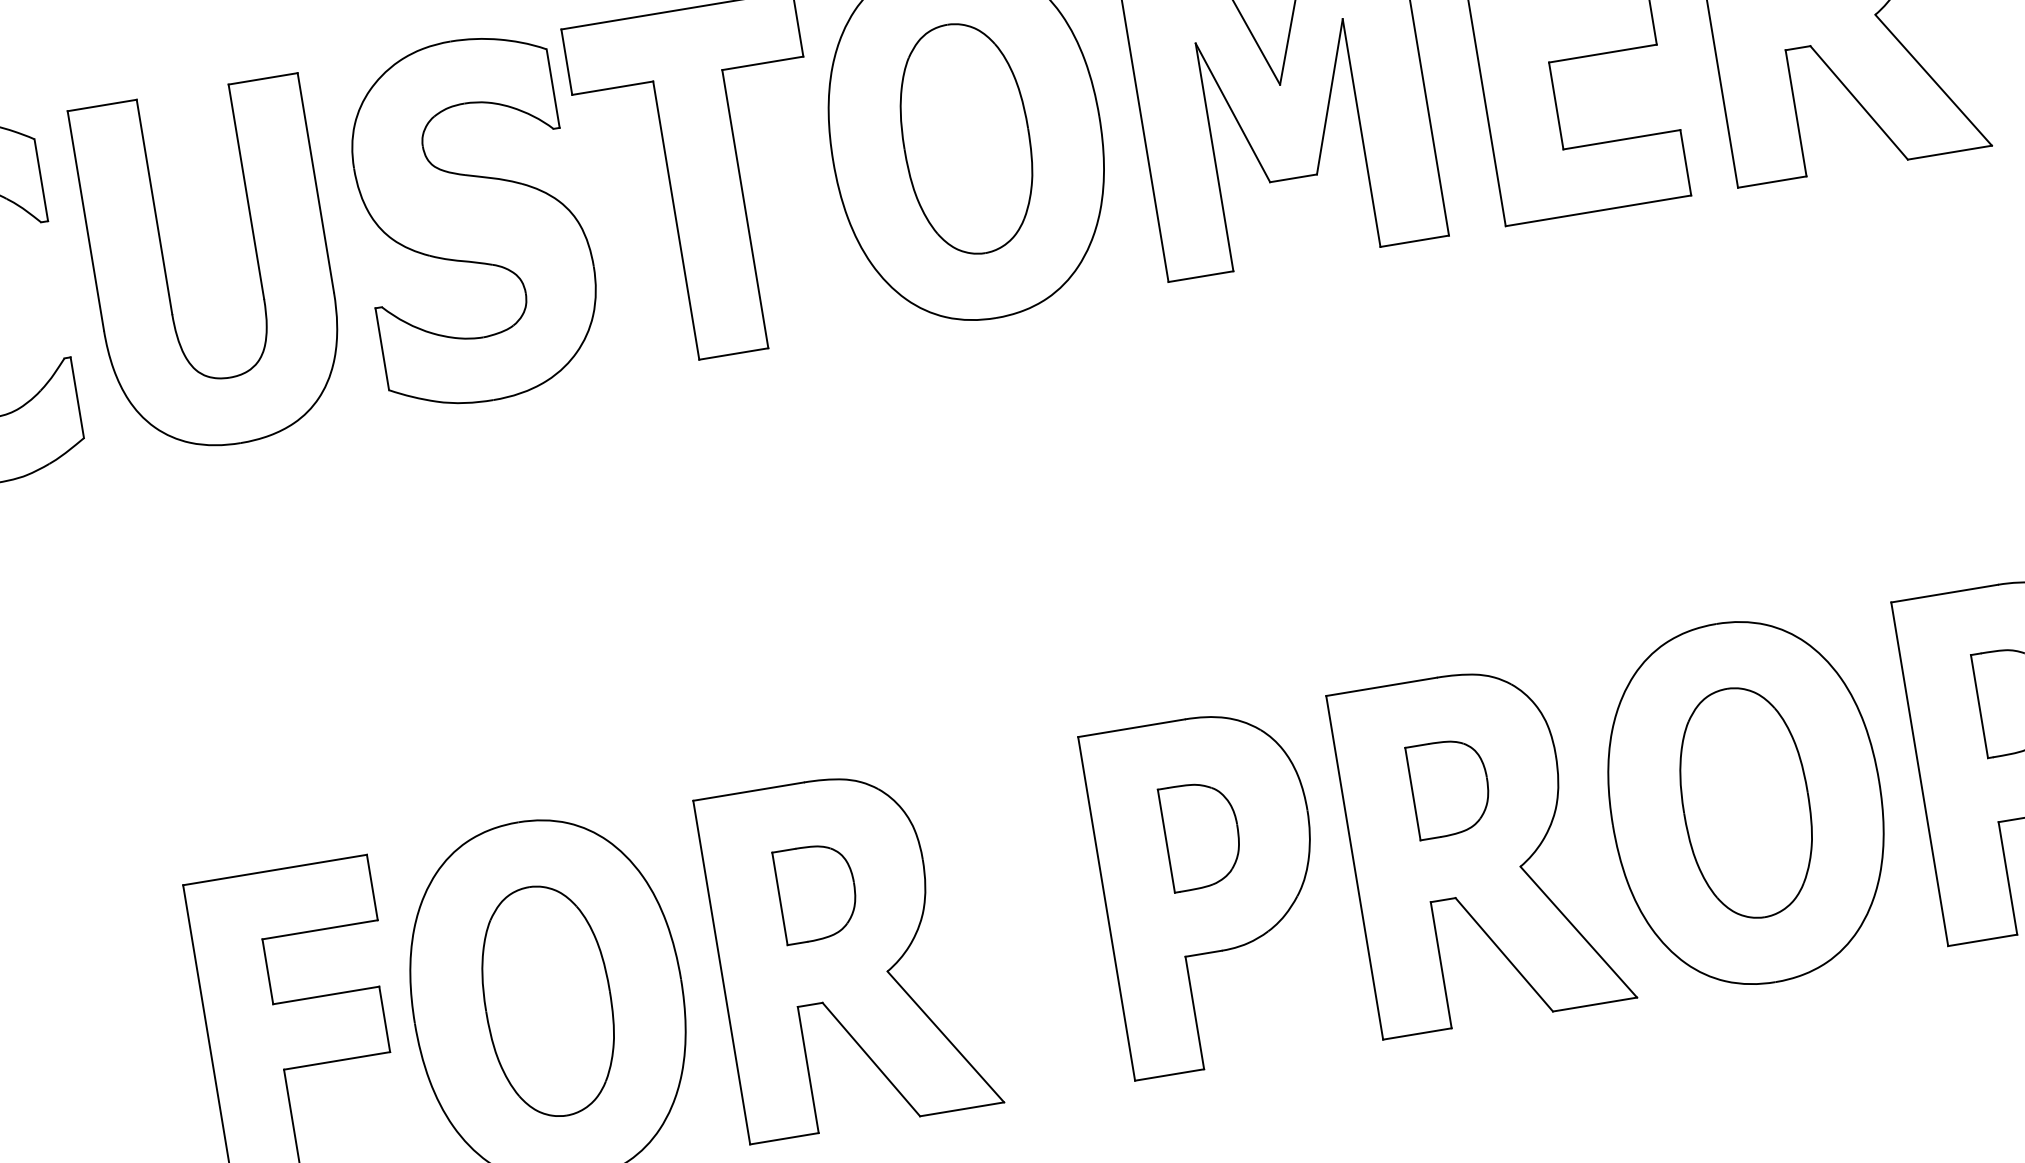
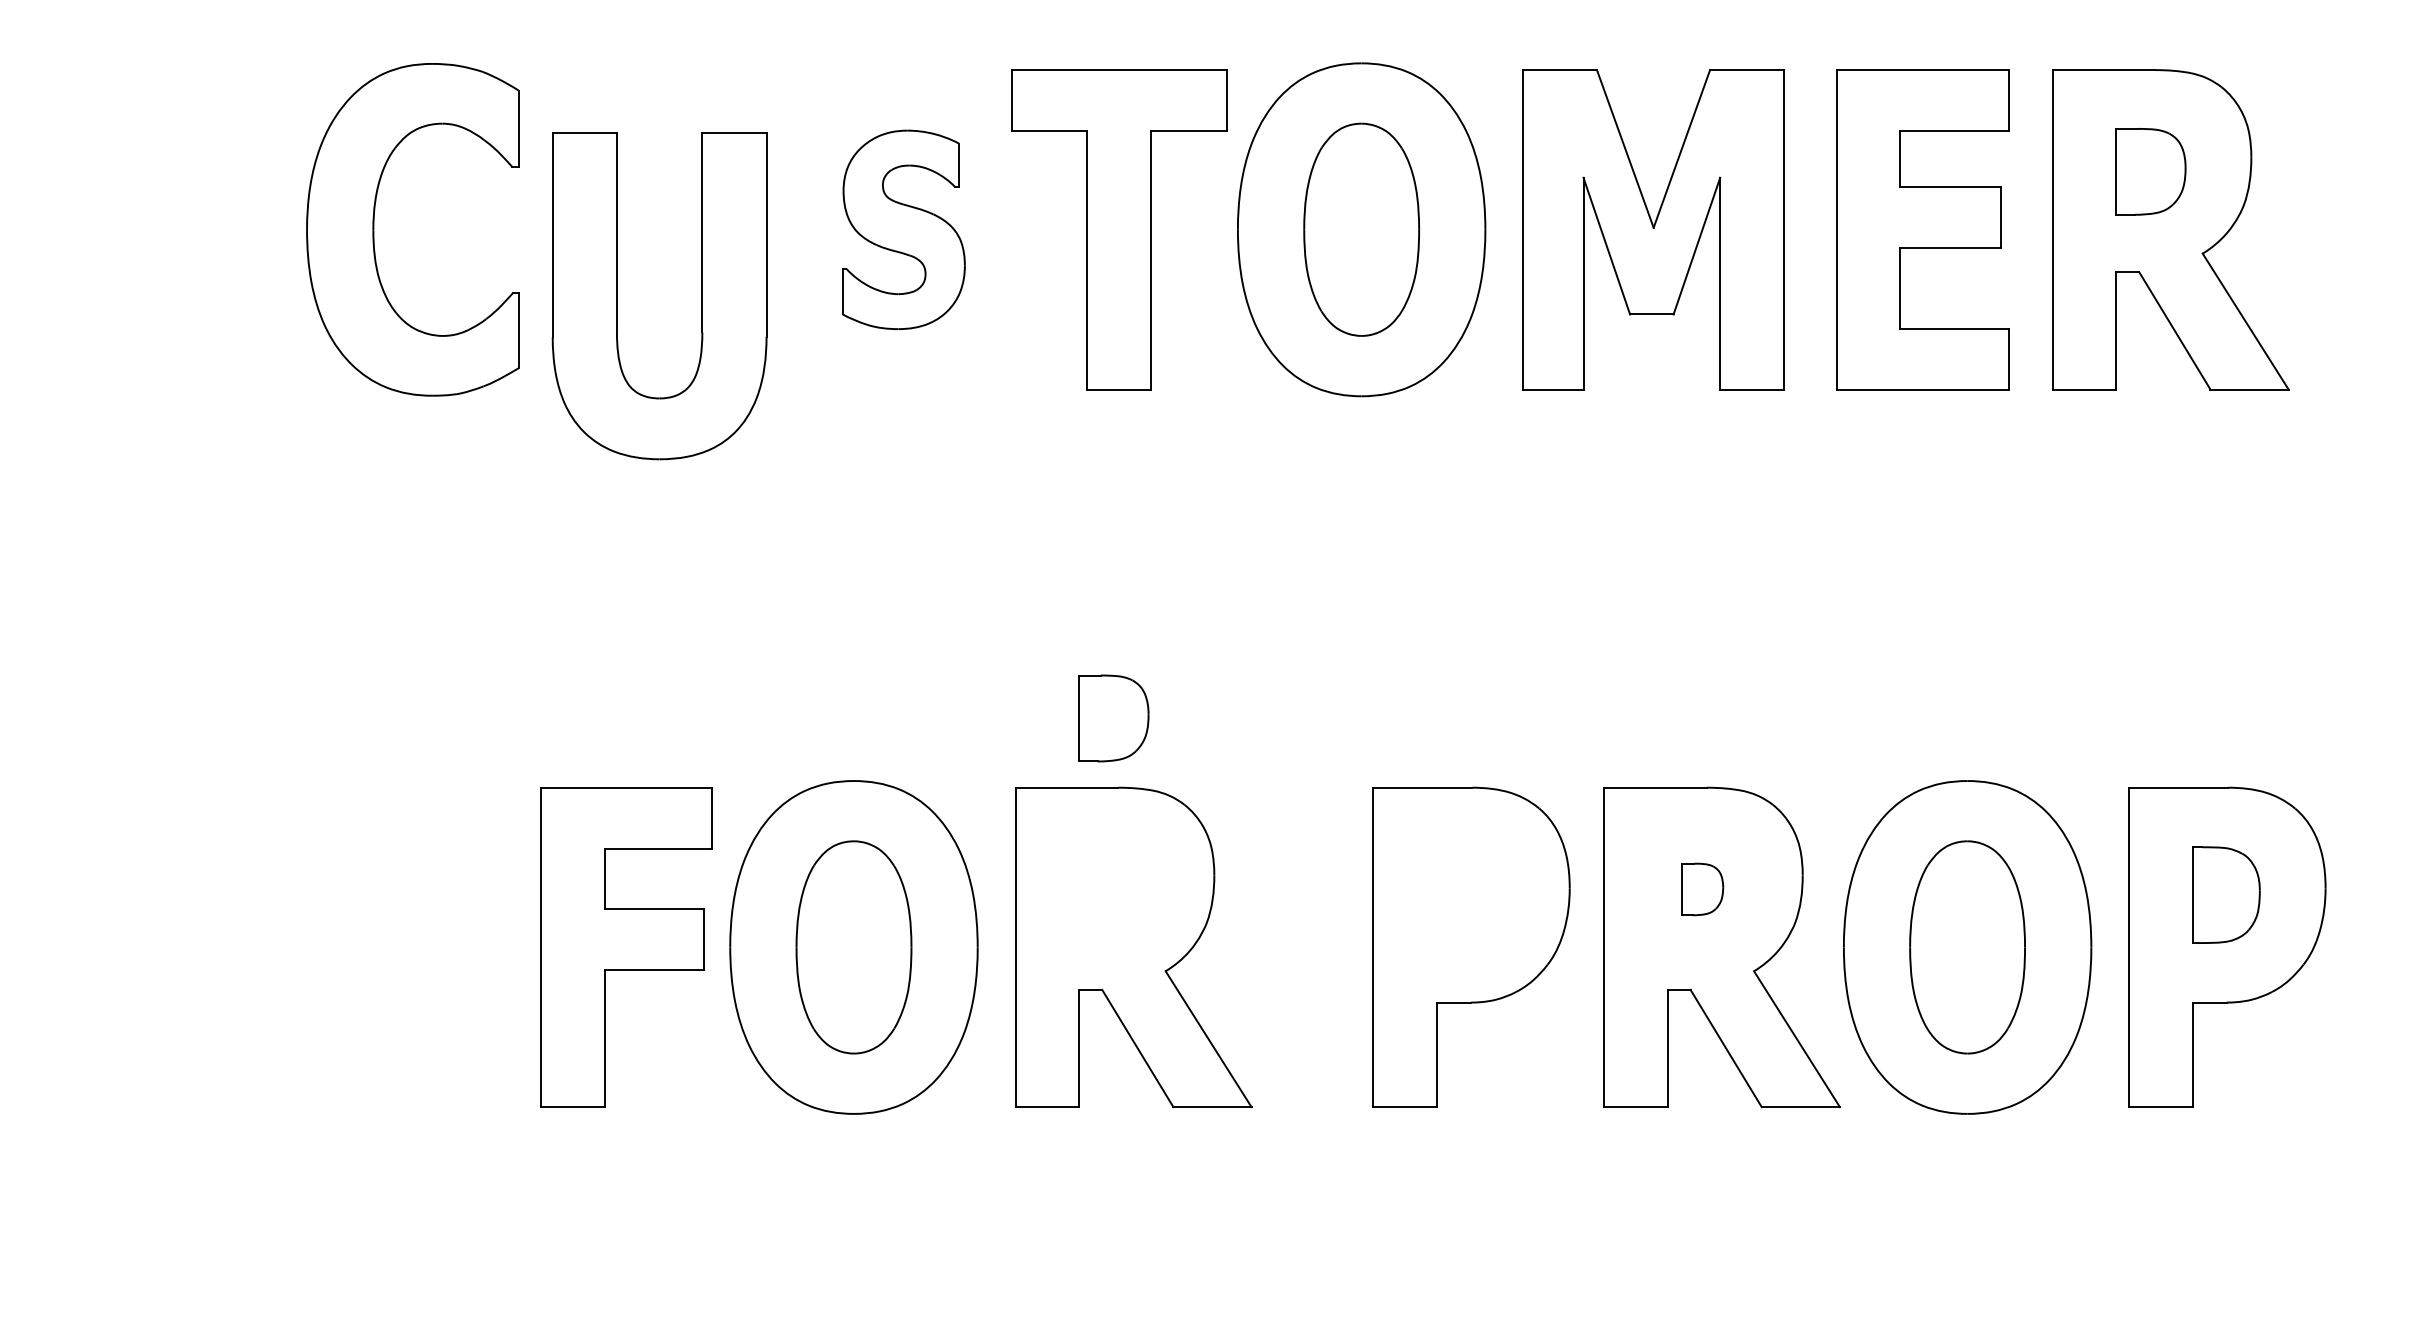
part: (473, 220) -> (903, 229), size x0.6
part: (166, 275) -> (617, 296), moved
part: (1450, 787) -> (1702, 889), size x0.6
part: (1201, 834) -> (1470, 894), removed
part: (816, 892) -> (1113, 718), moved

